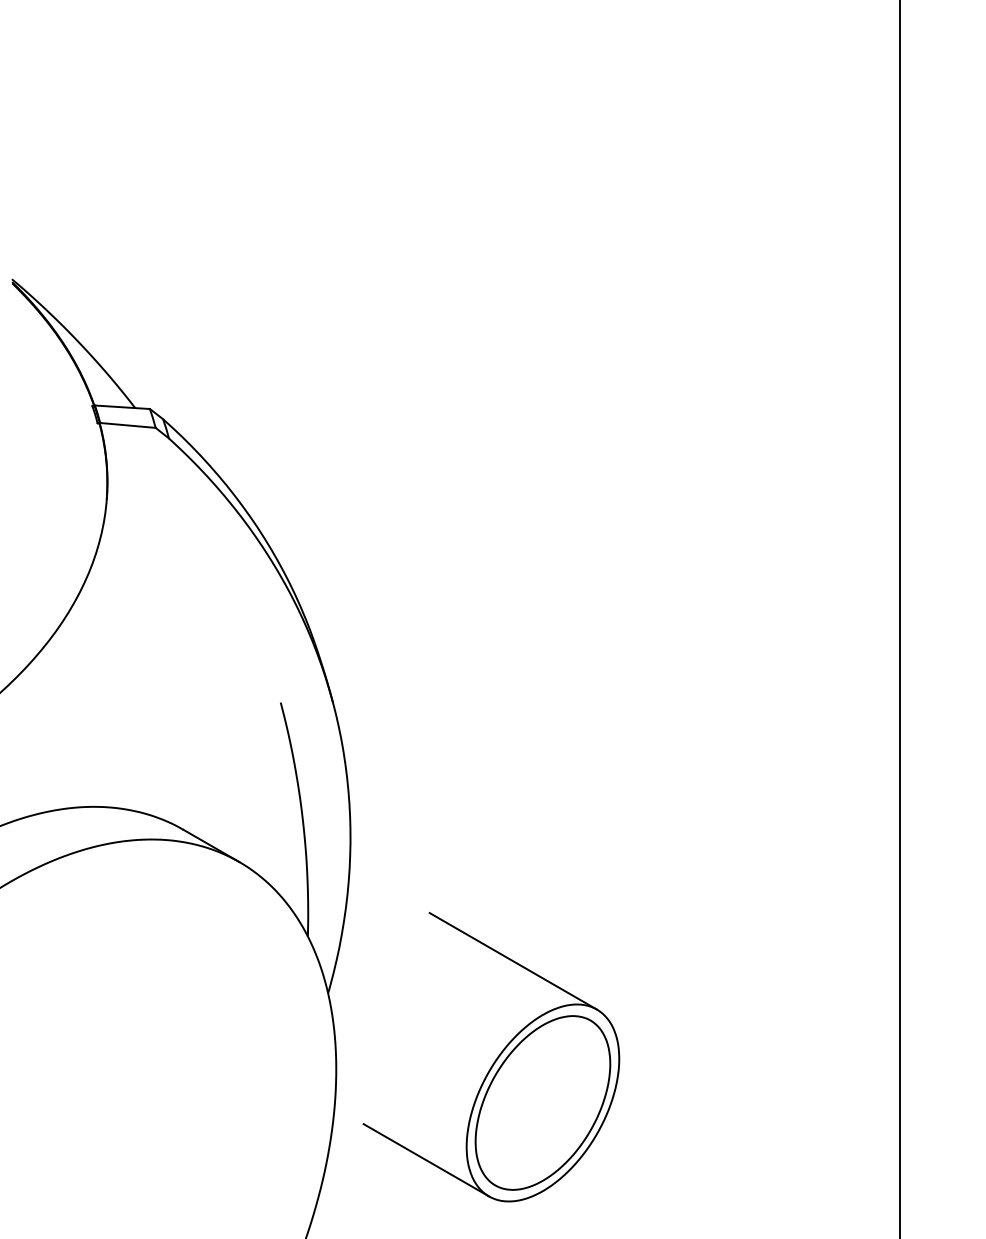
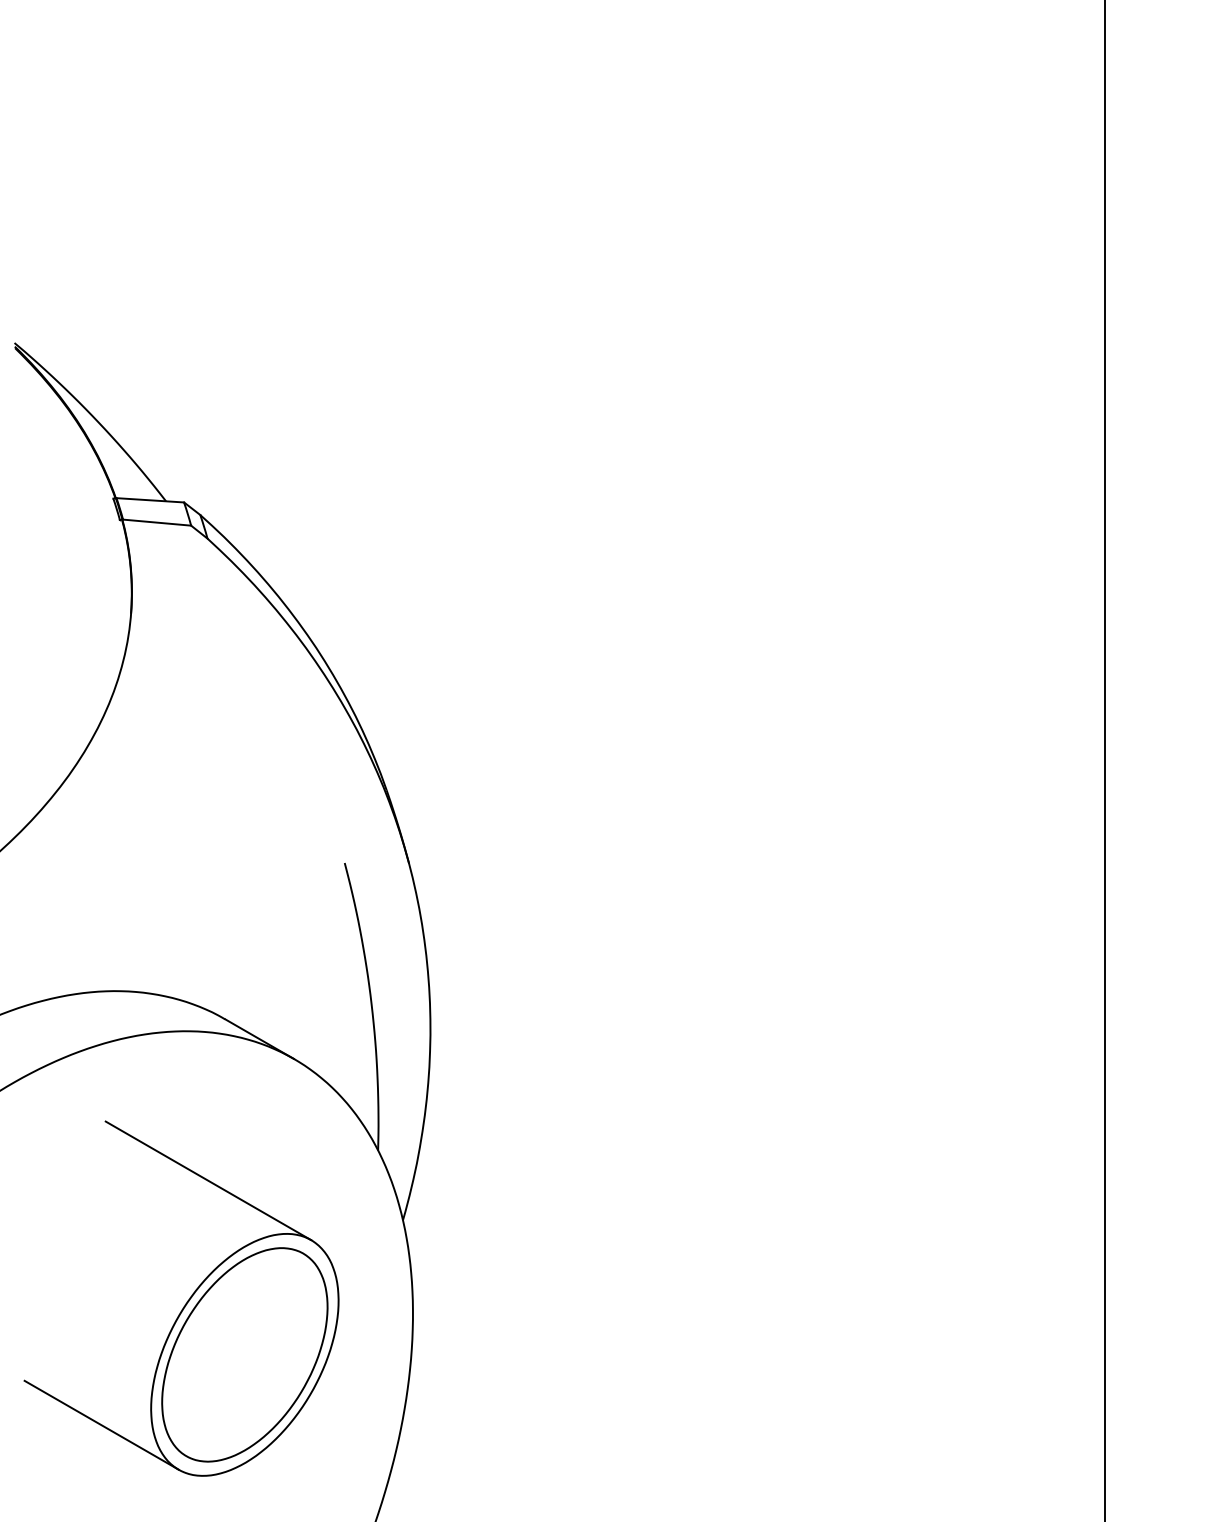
part: (496, 1058) -> (187, 1300), moved

